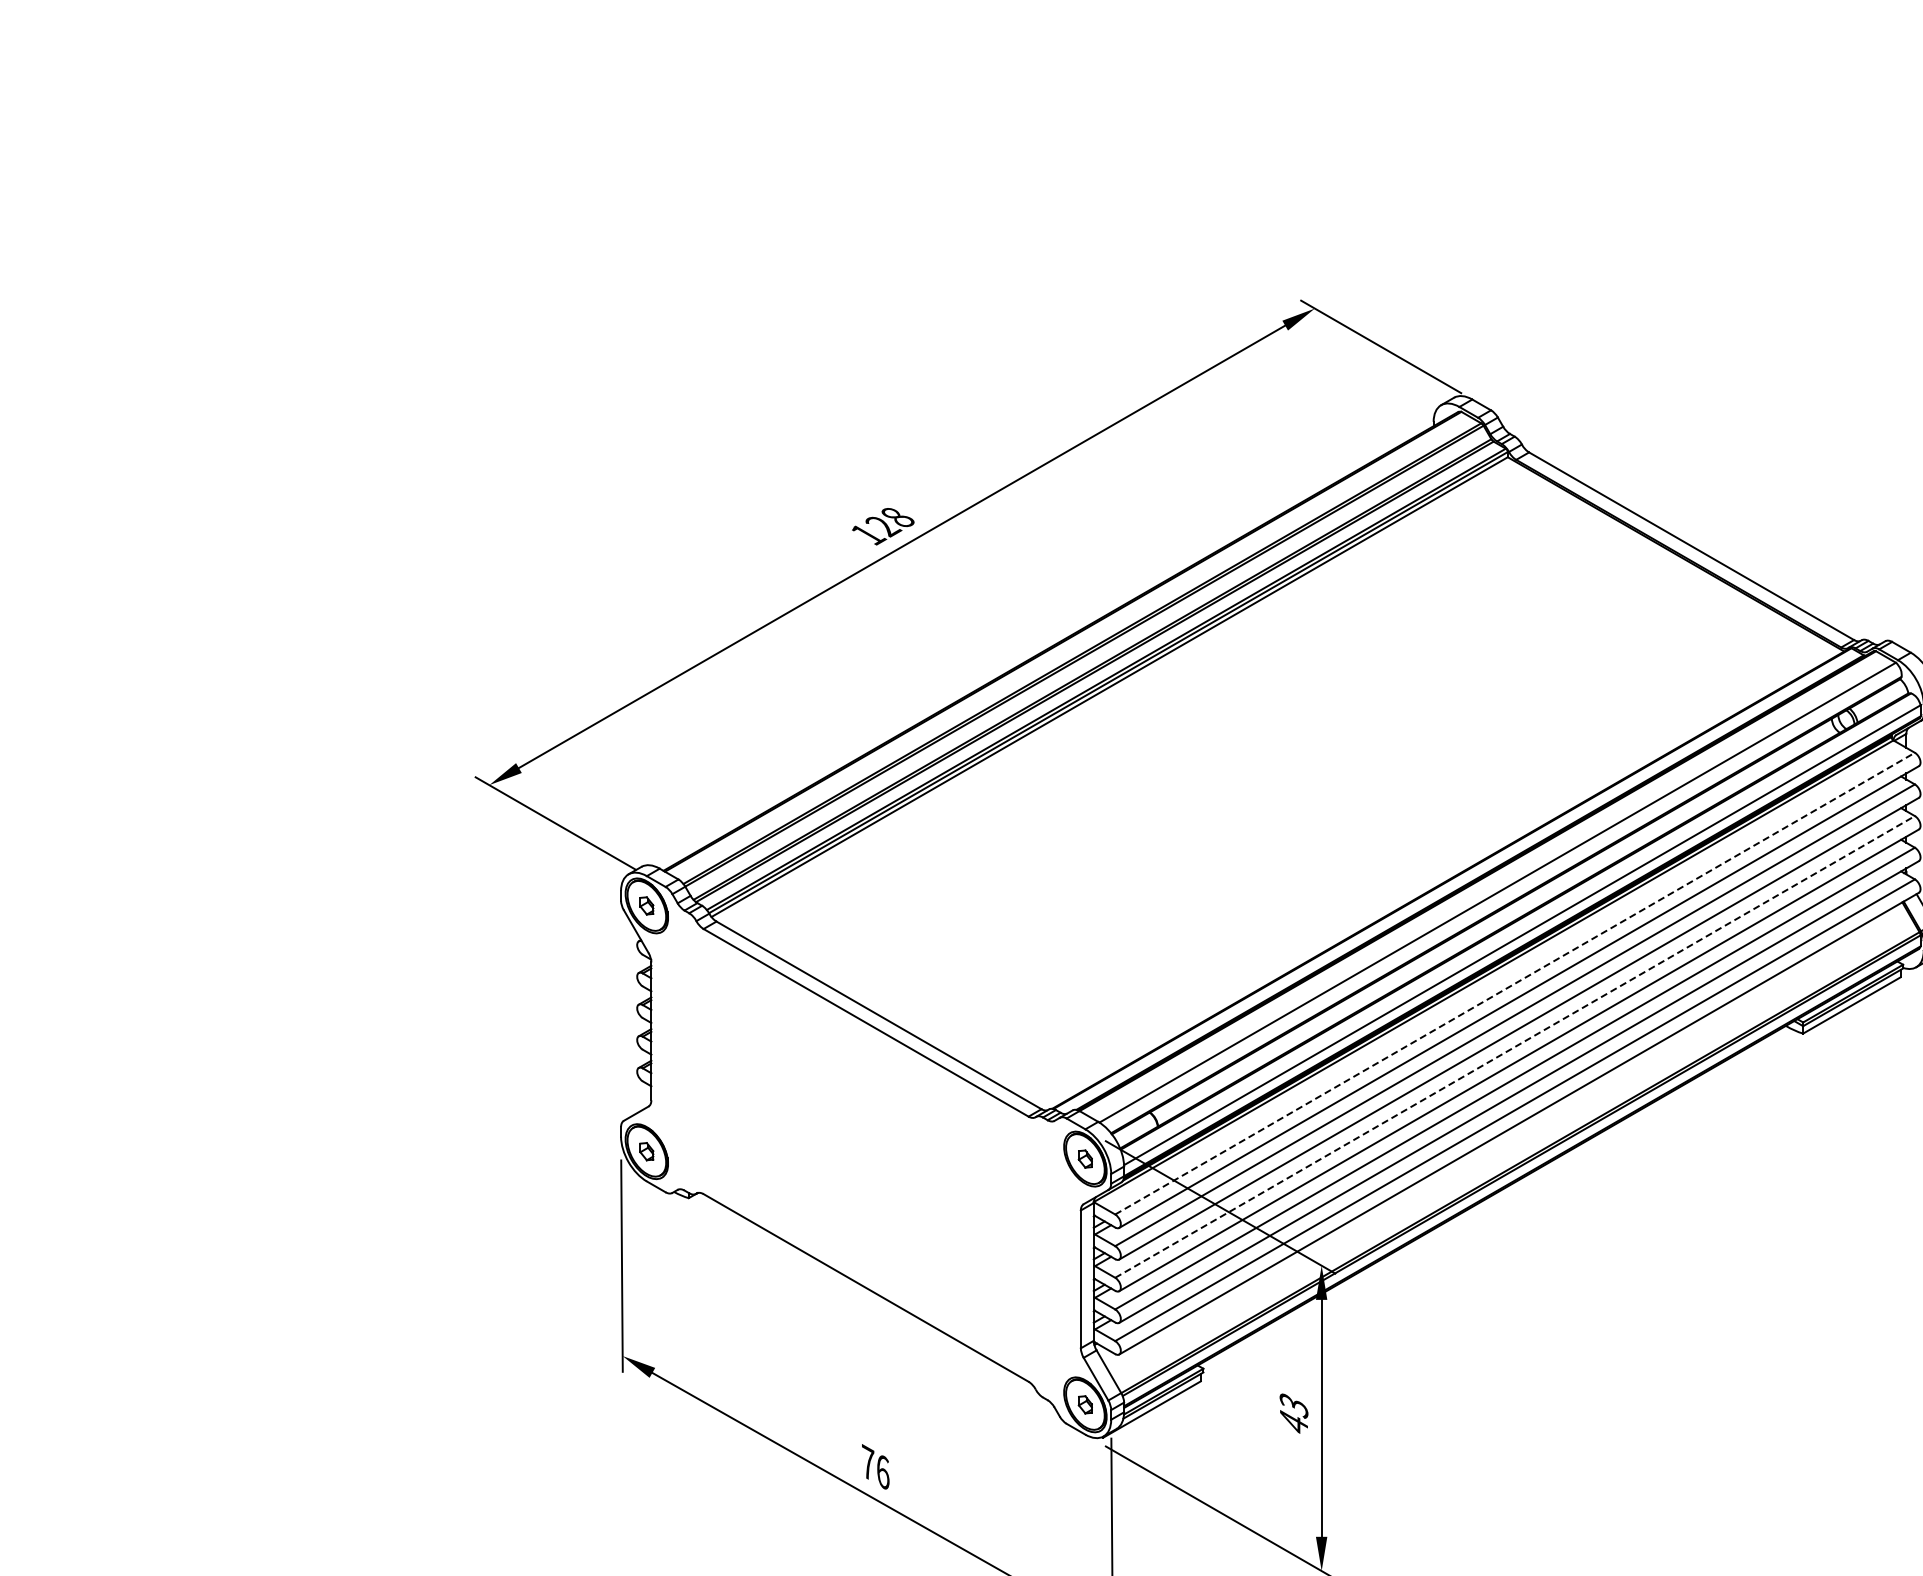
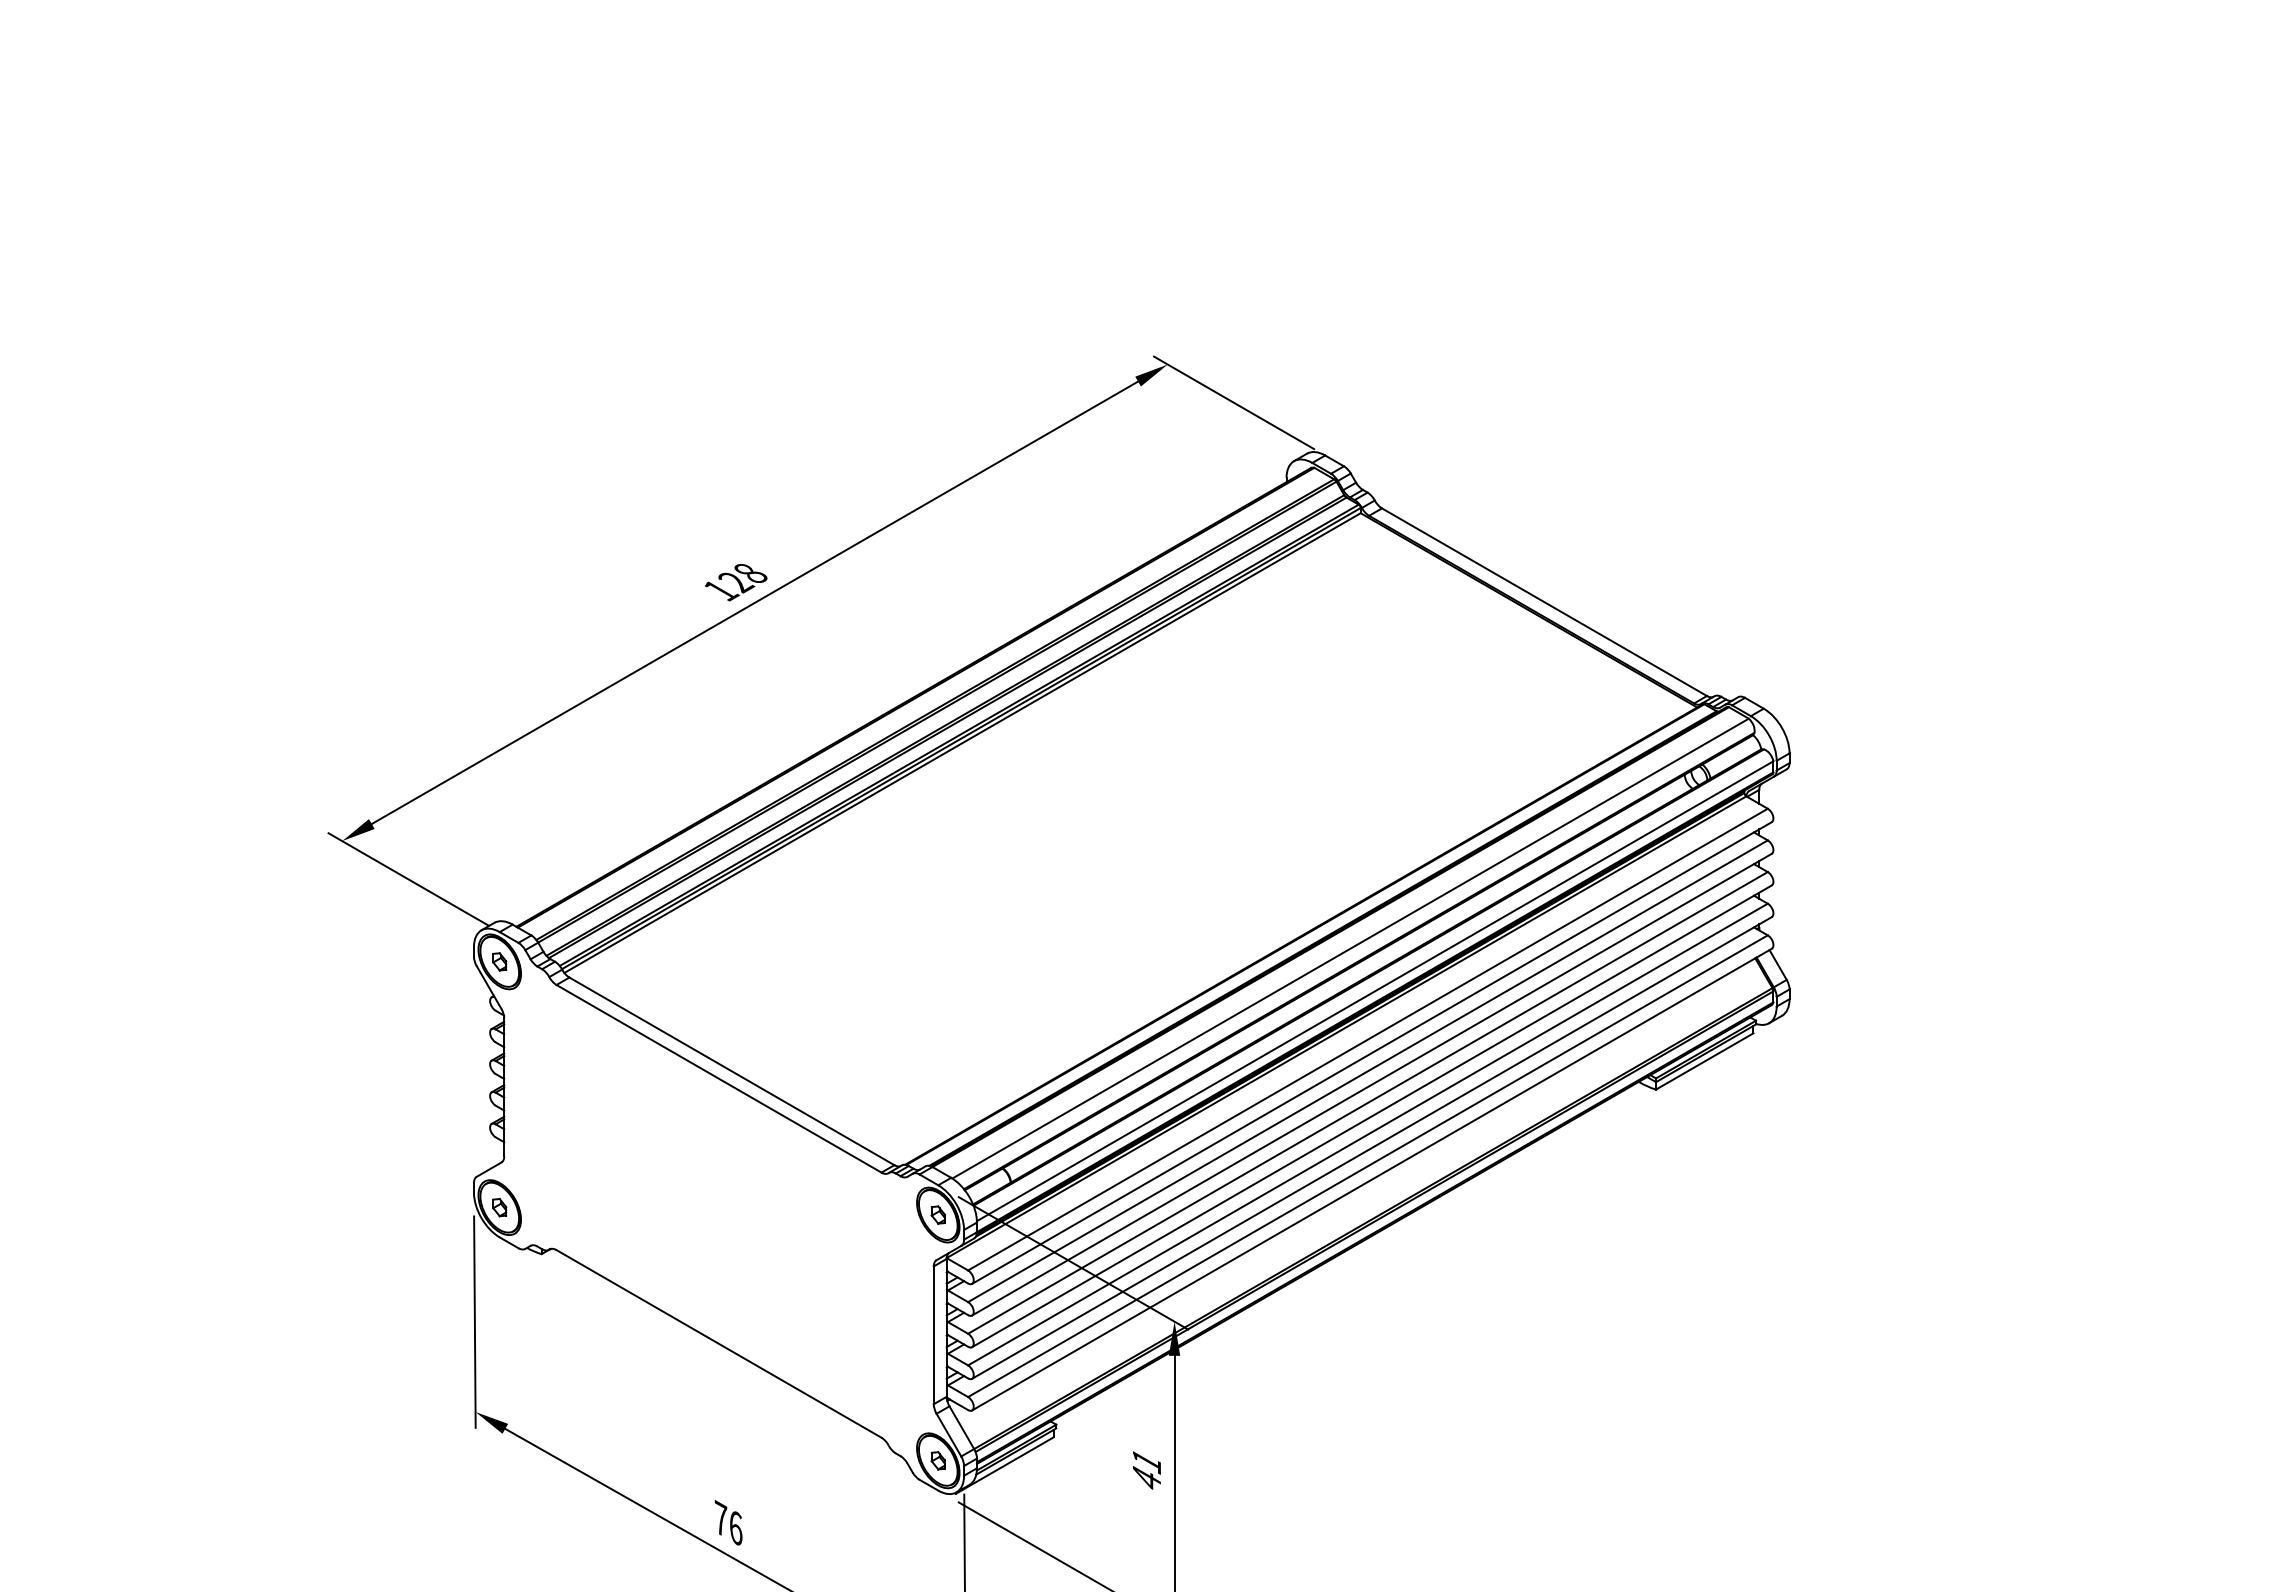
line: (1514, 983) -> (1367, 1039), dashed -> solid
line: (1514, 1046) -> (1367, 1102), dashed -> solid
text: (1293, 1405) -> (1146, 1461), 43 -> 41

